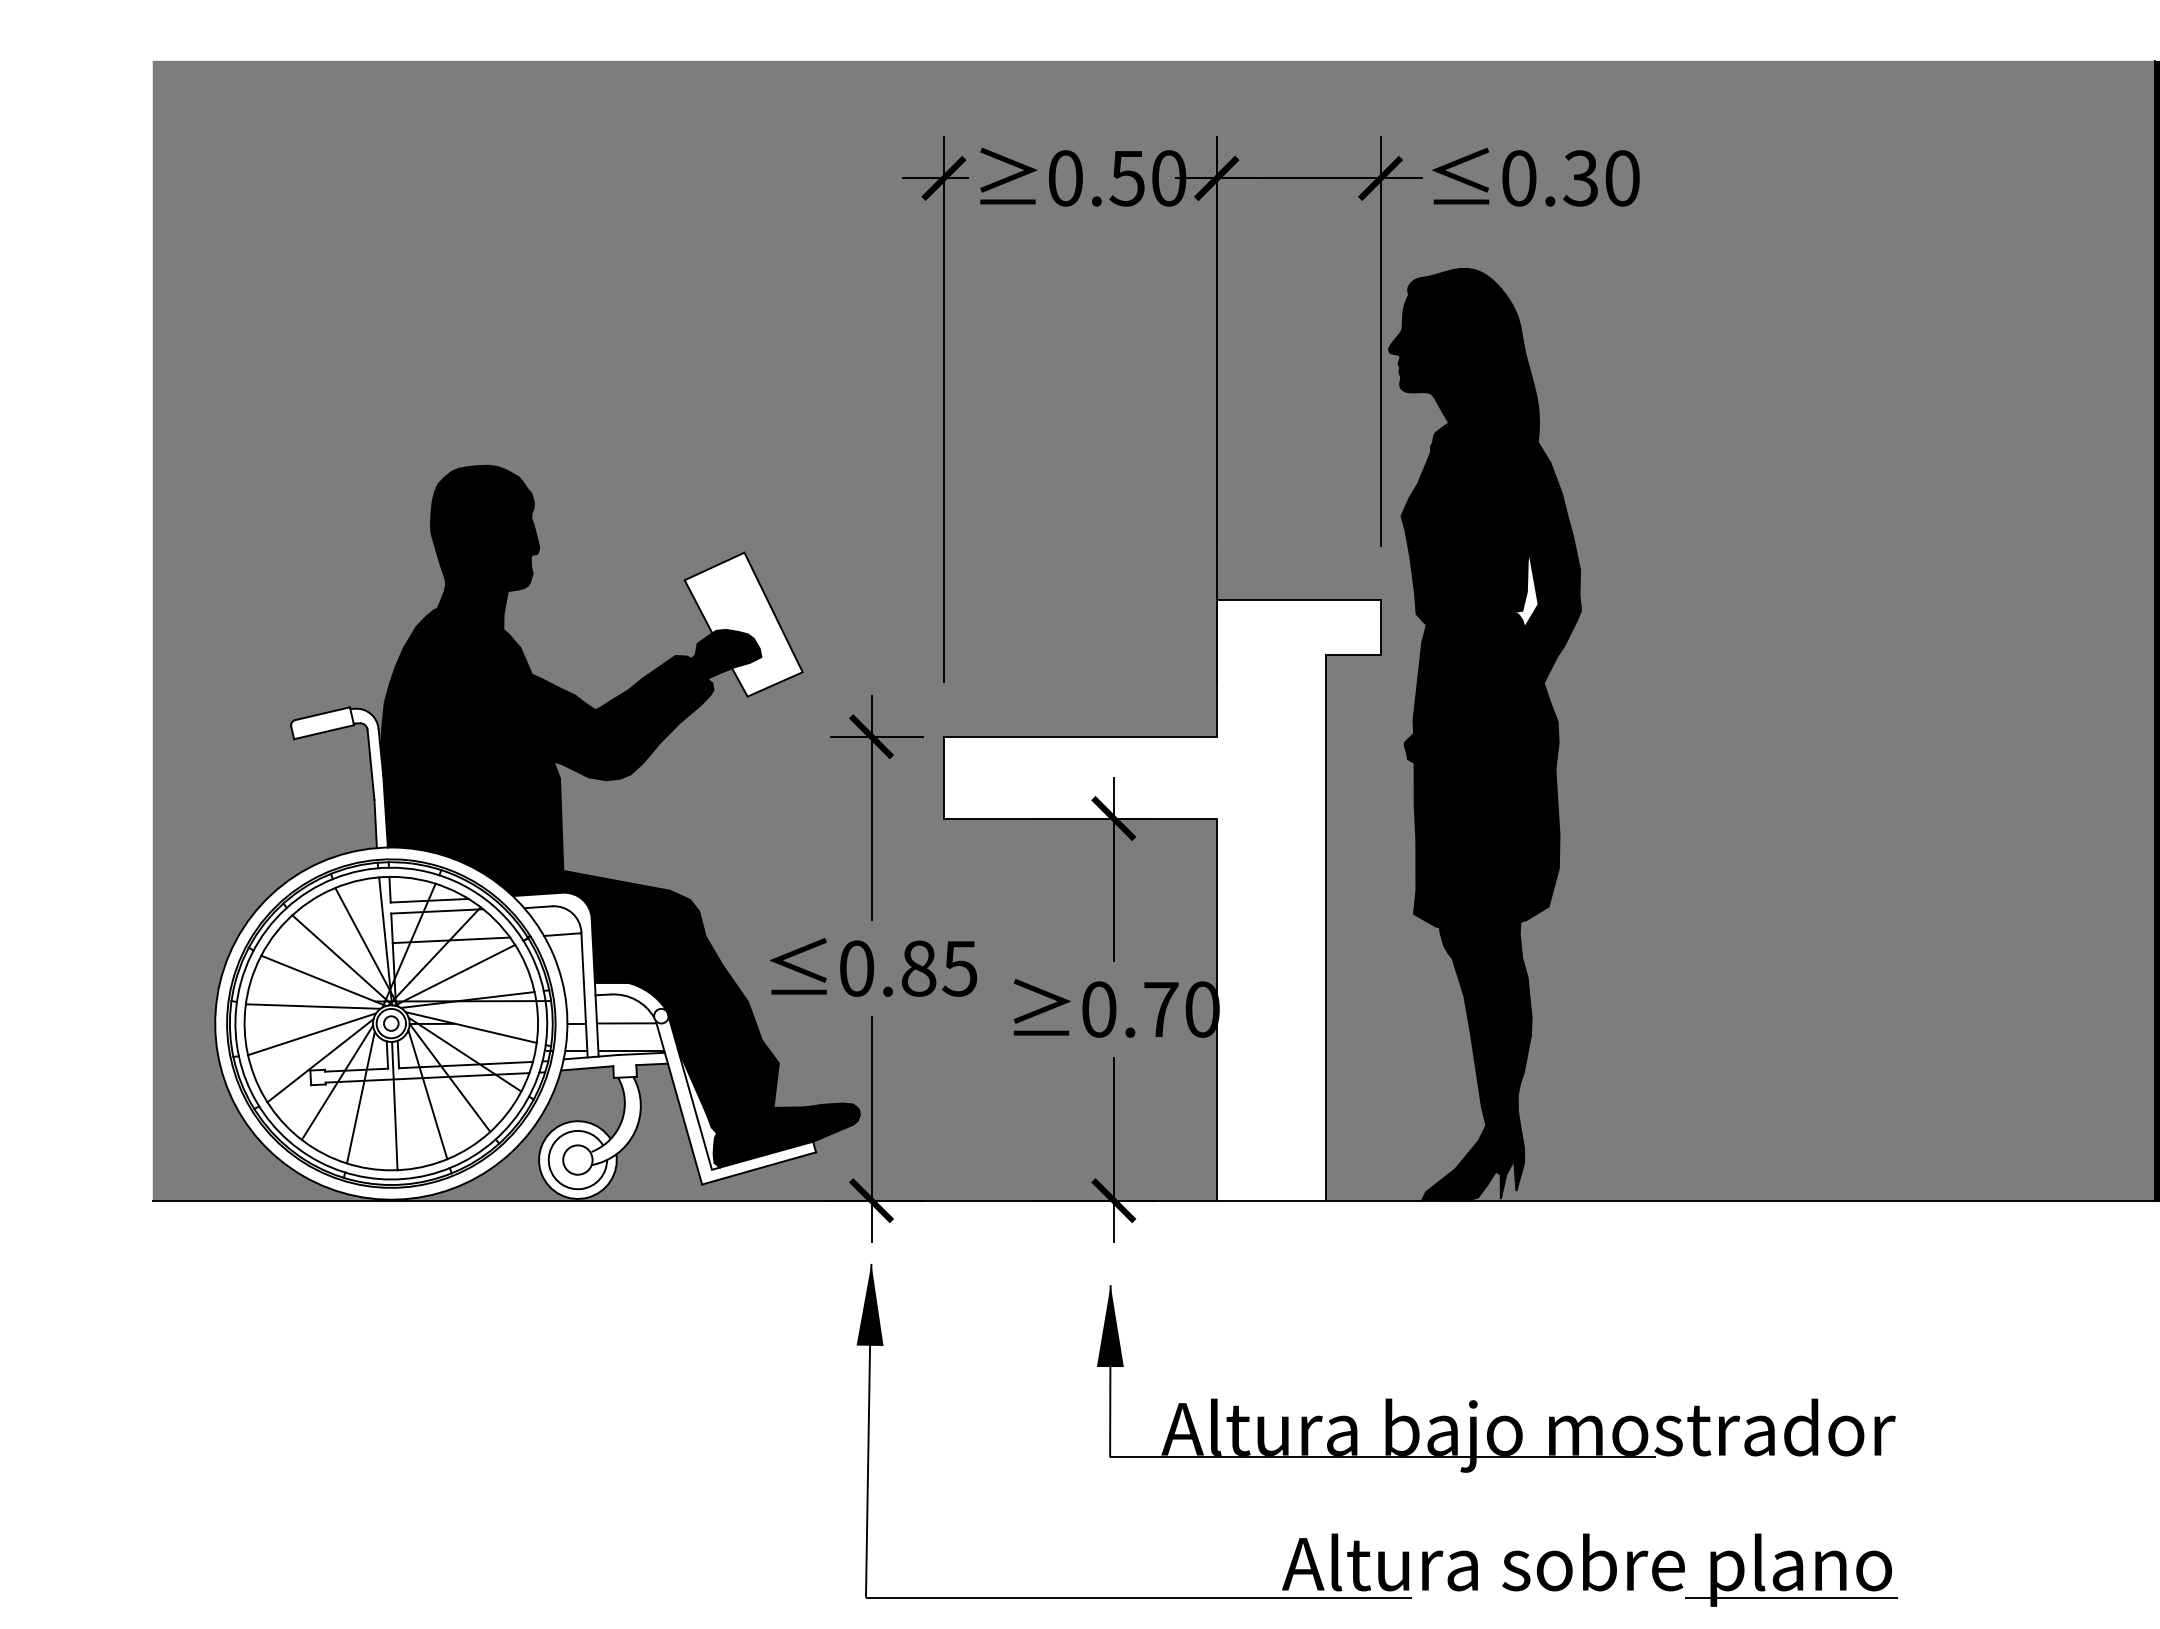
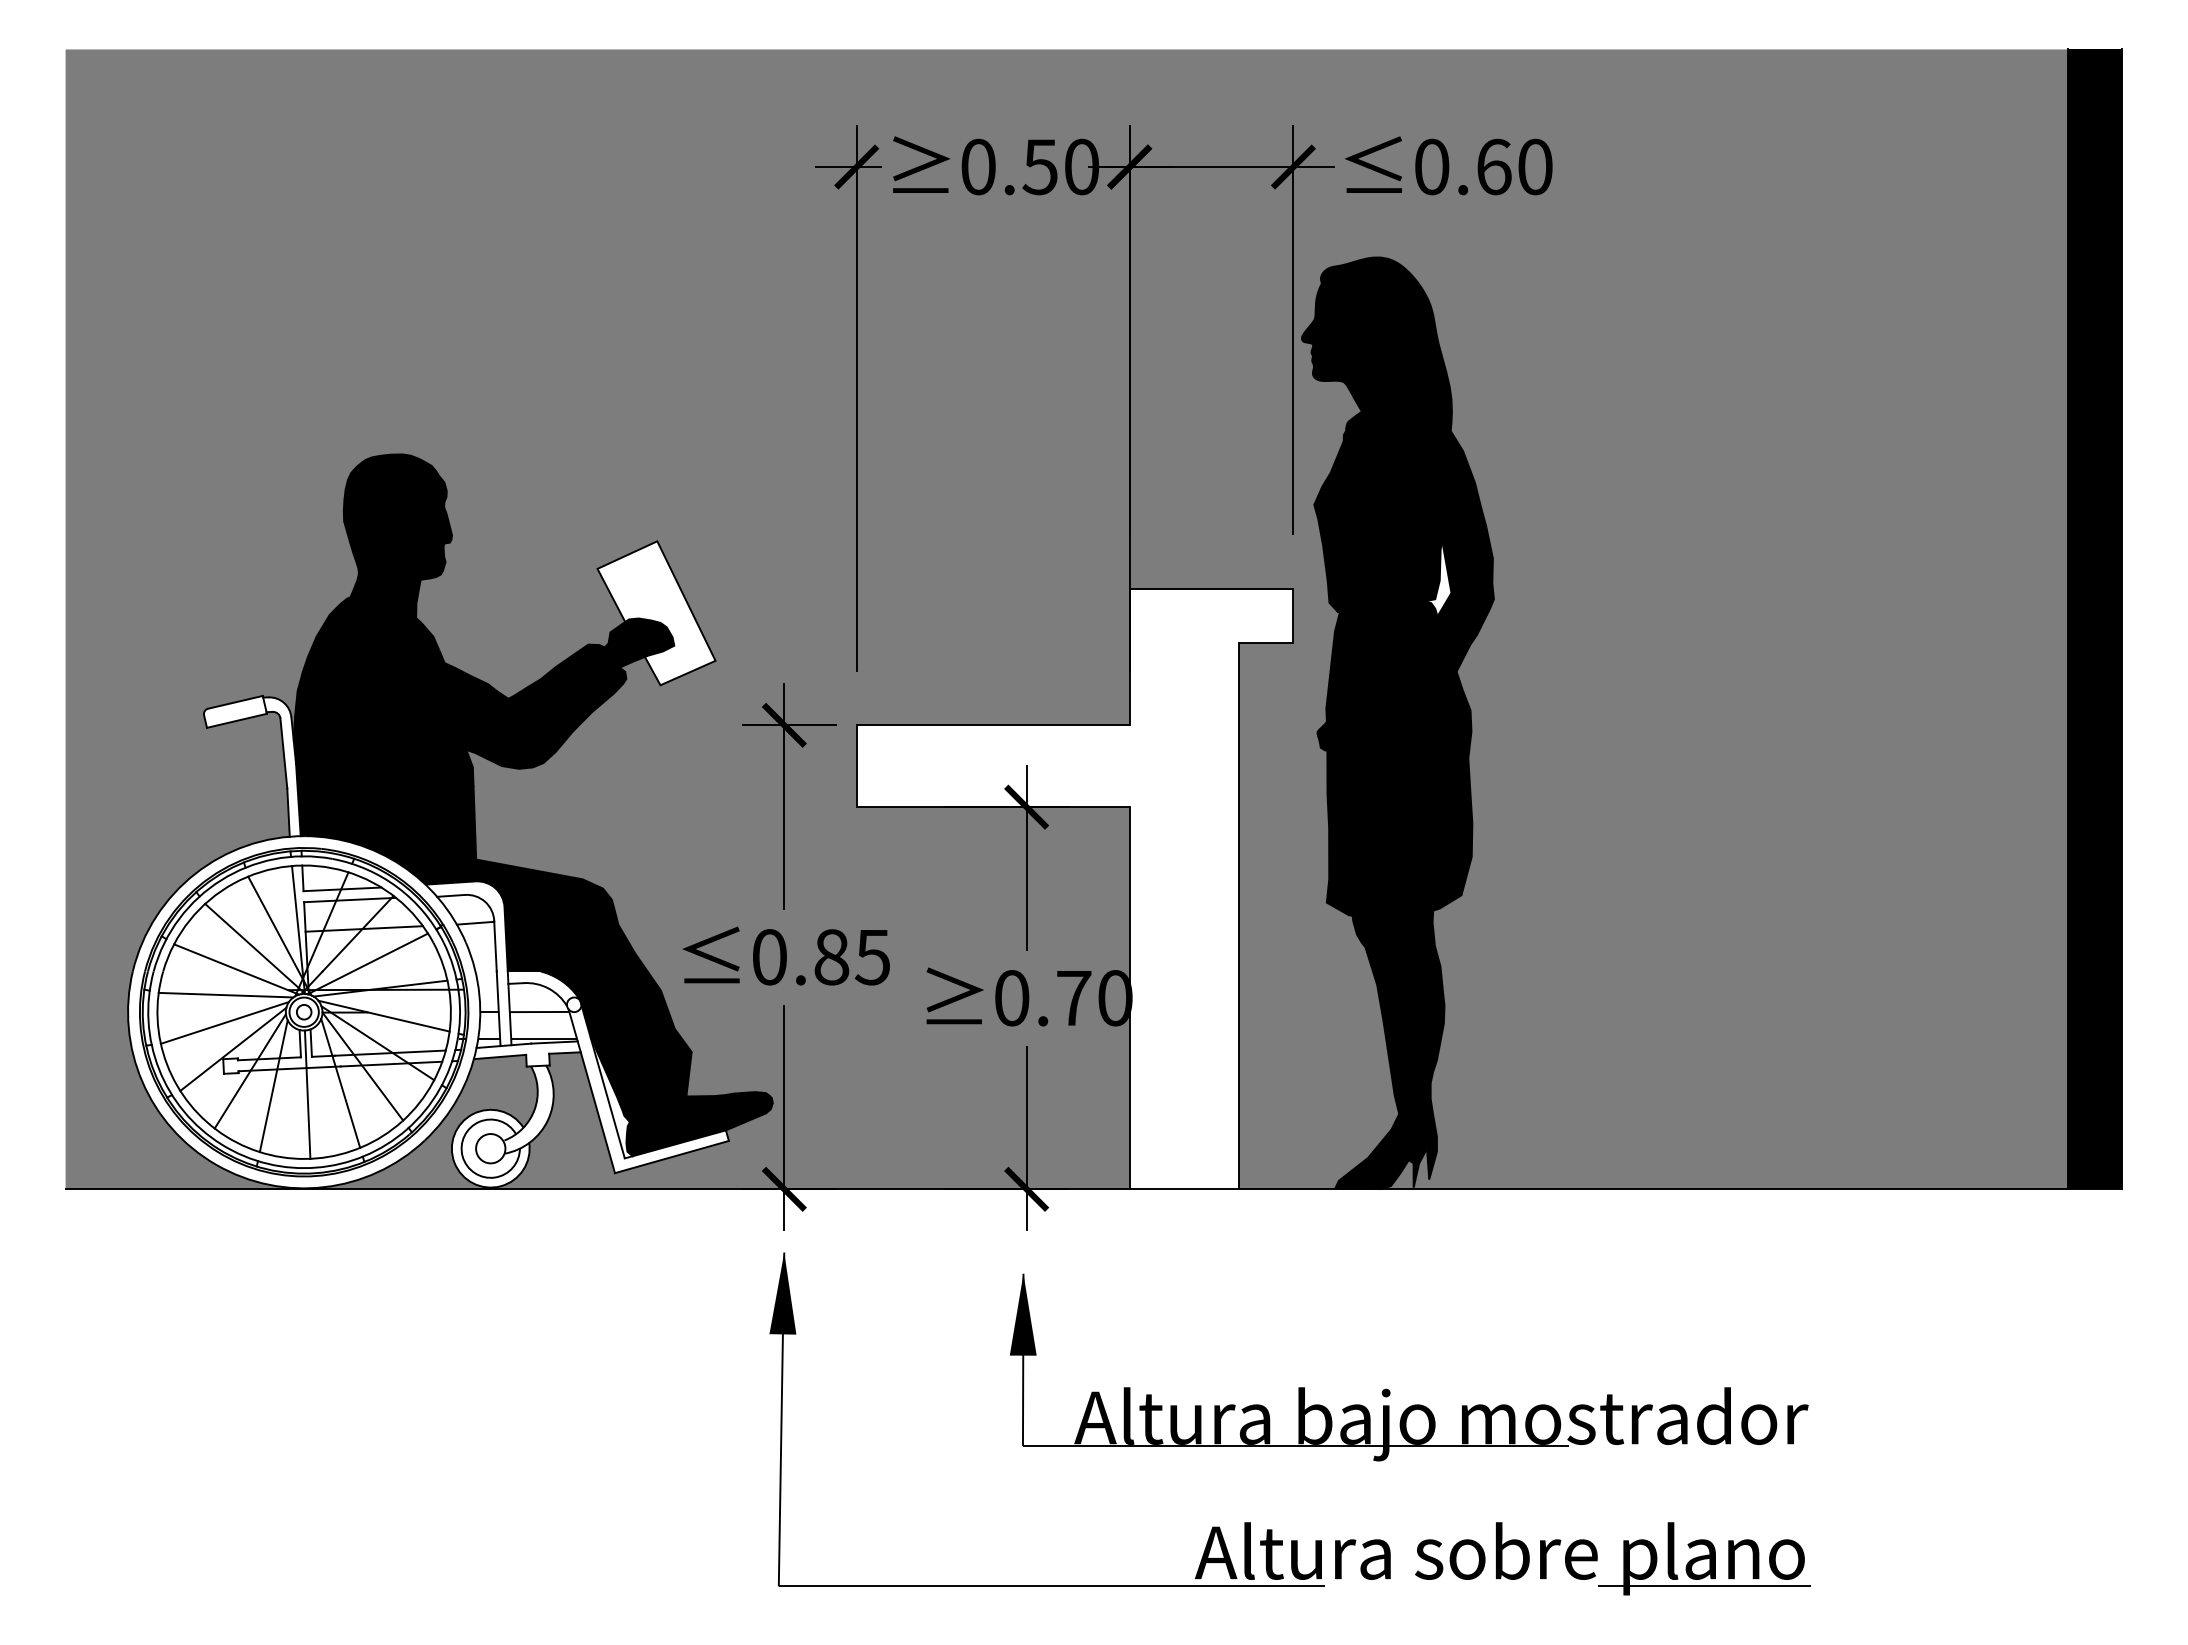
text: (1580, 178) -> (1493, 167), 0.30 -> 0.60

